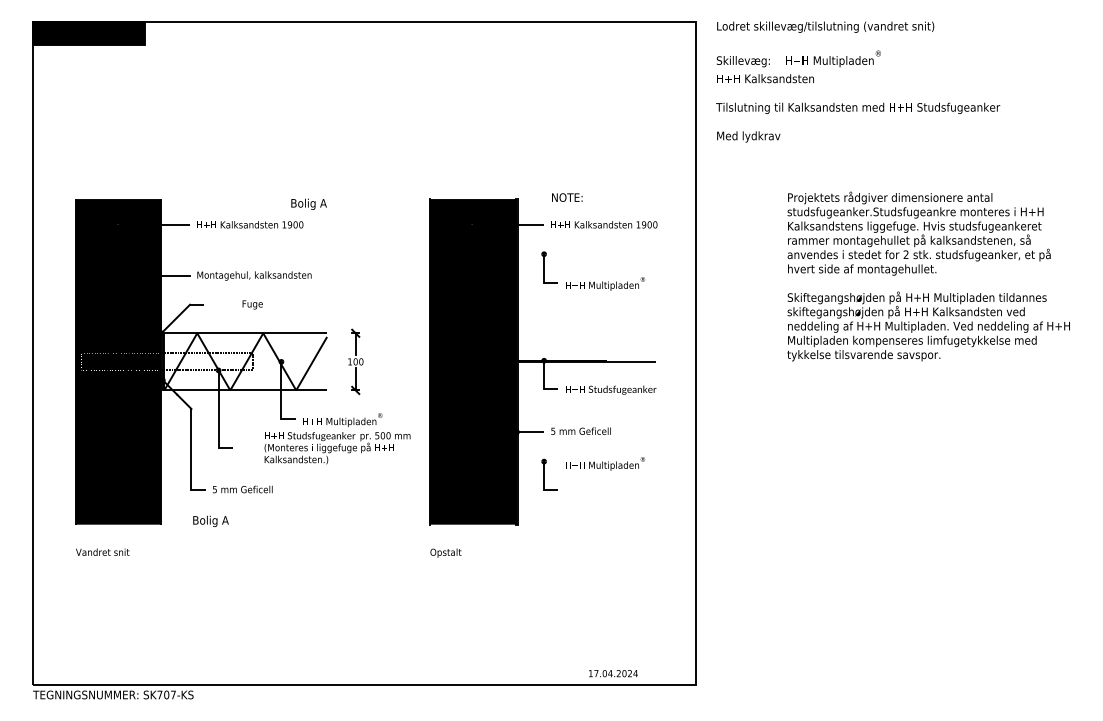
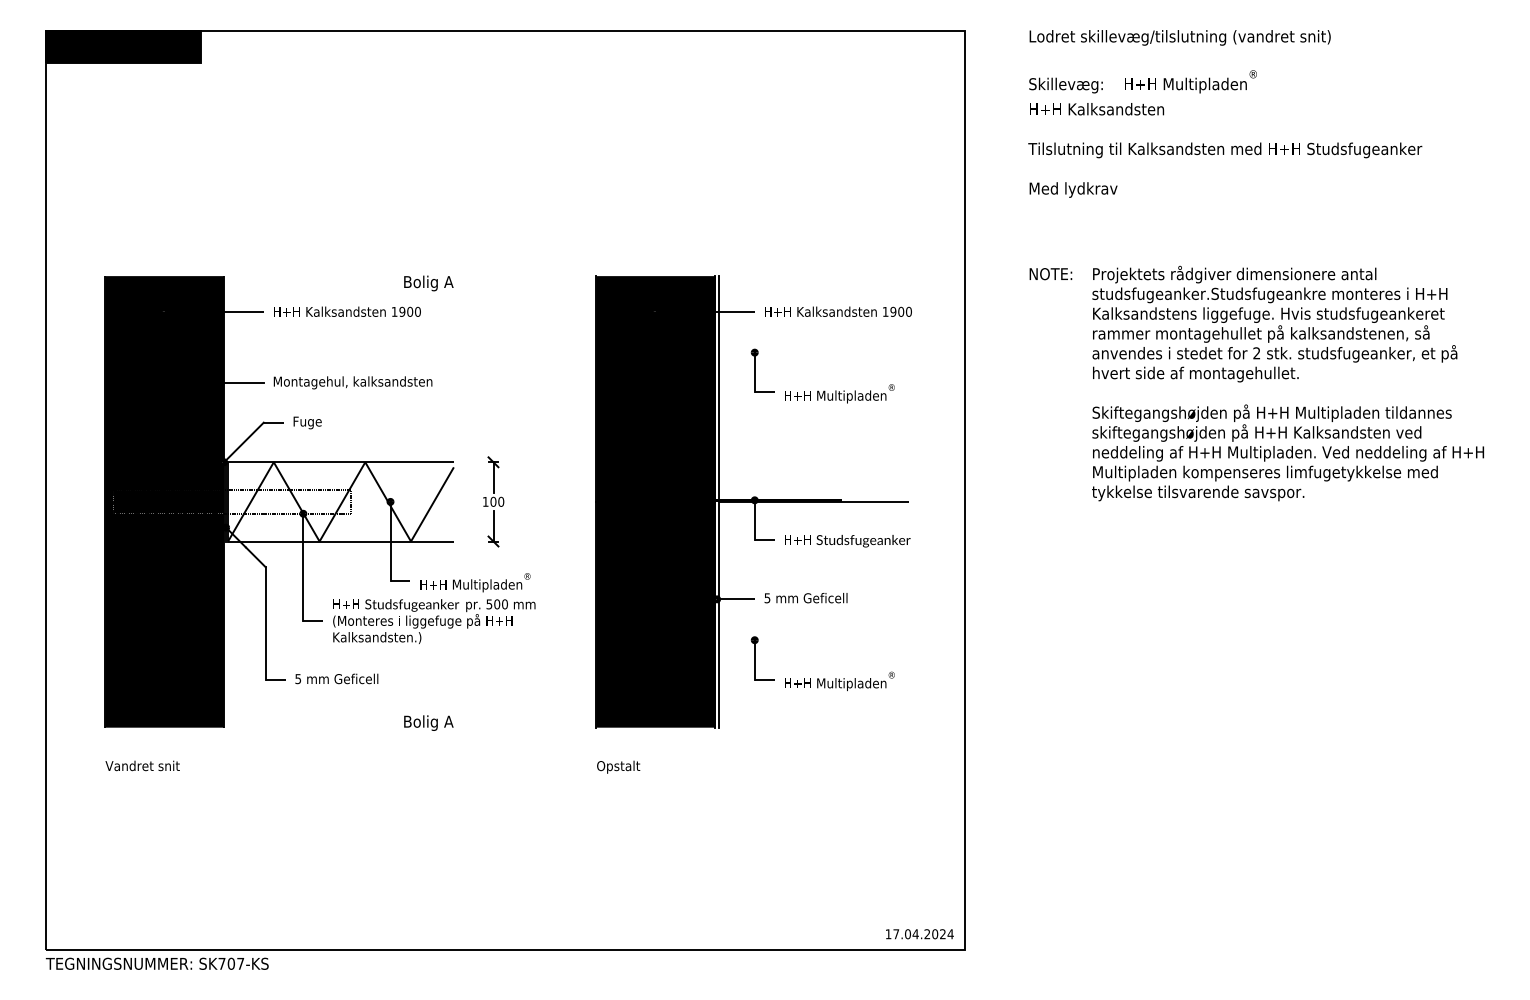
text: (858, 81) -> (1225, 113), moved
text: (567, 197) -> (1050, 274), moved
text: (252, 304) -> (307, 422), moved
text: (337, 448) -> (434, 621), moved
text: (605, 463) -> (839, 681), moved
text: (210, 520) -> (428, 722), moved
text: (613, 673) -> (919, 934), moved

